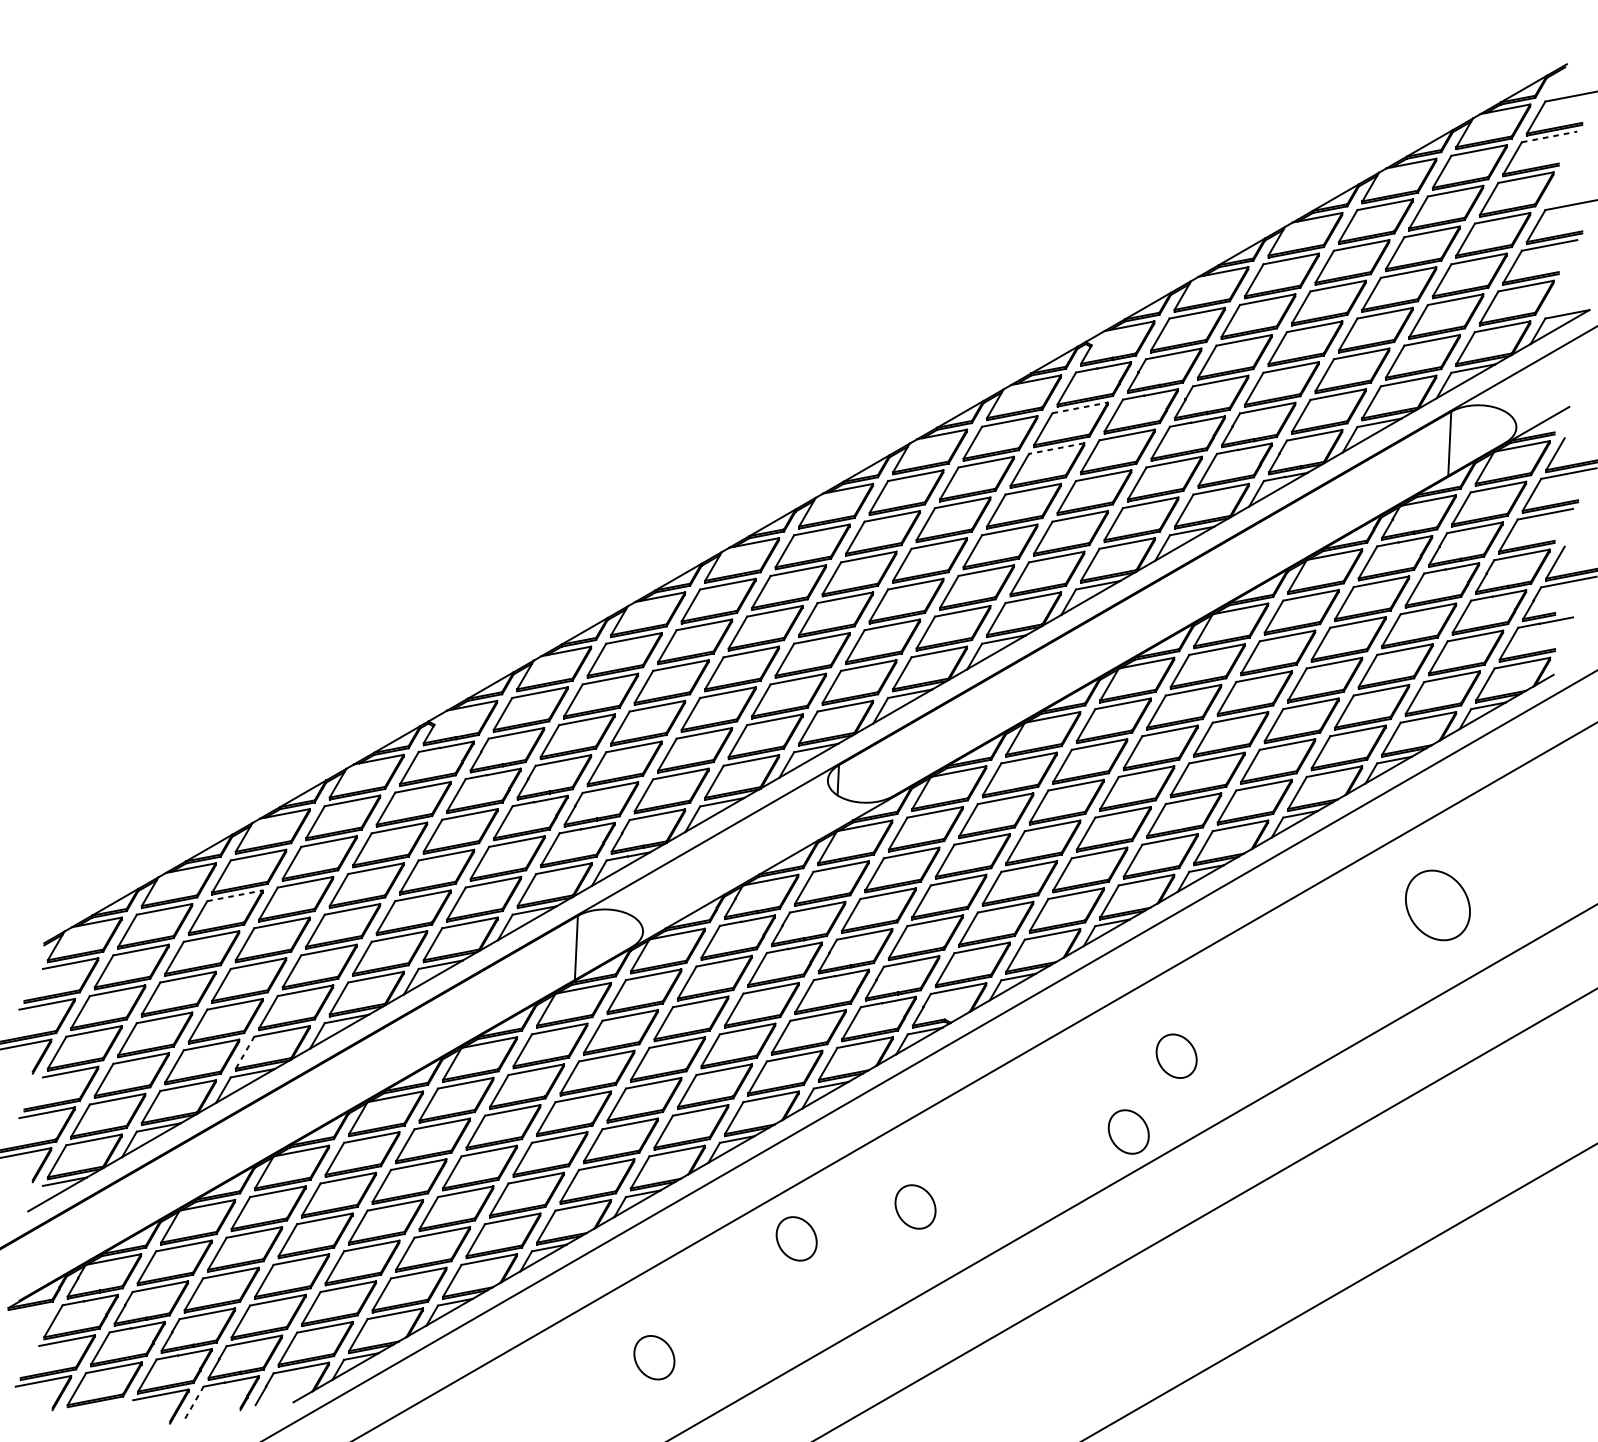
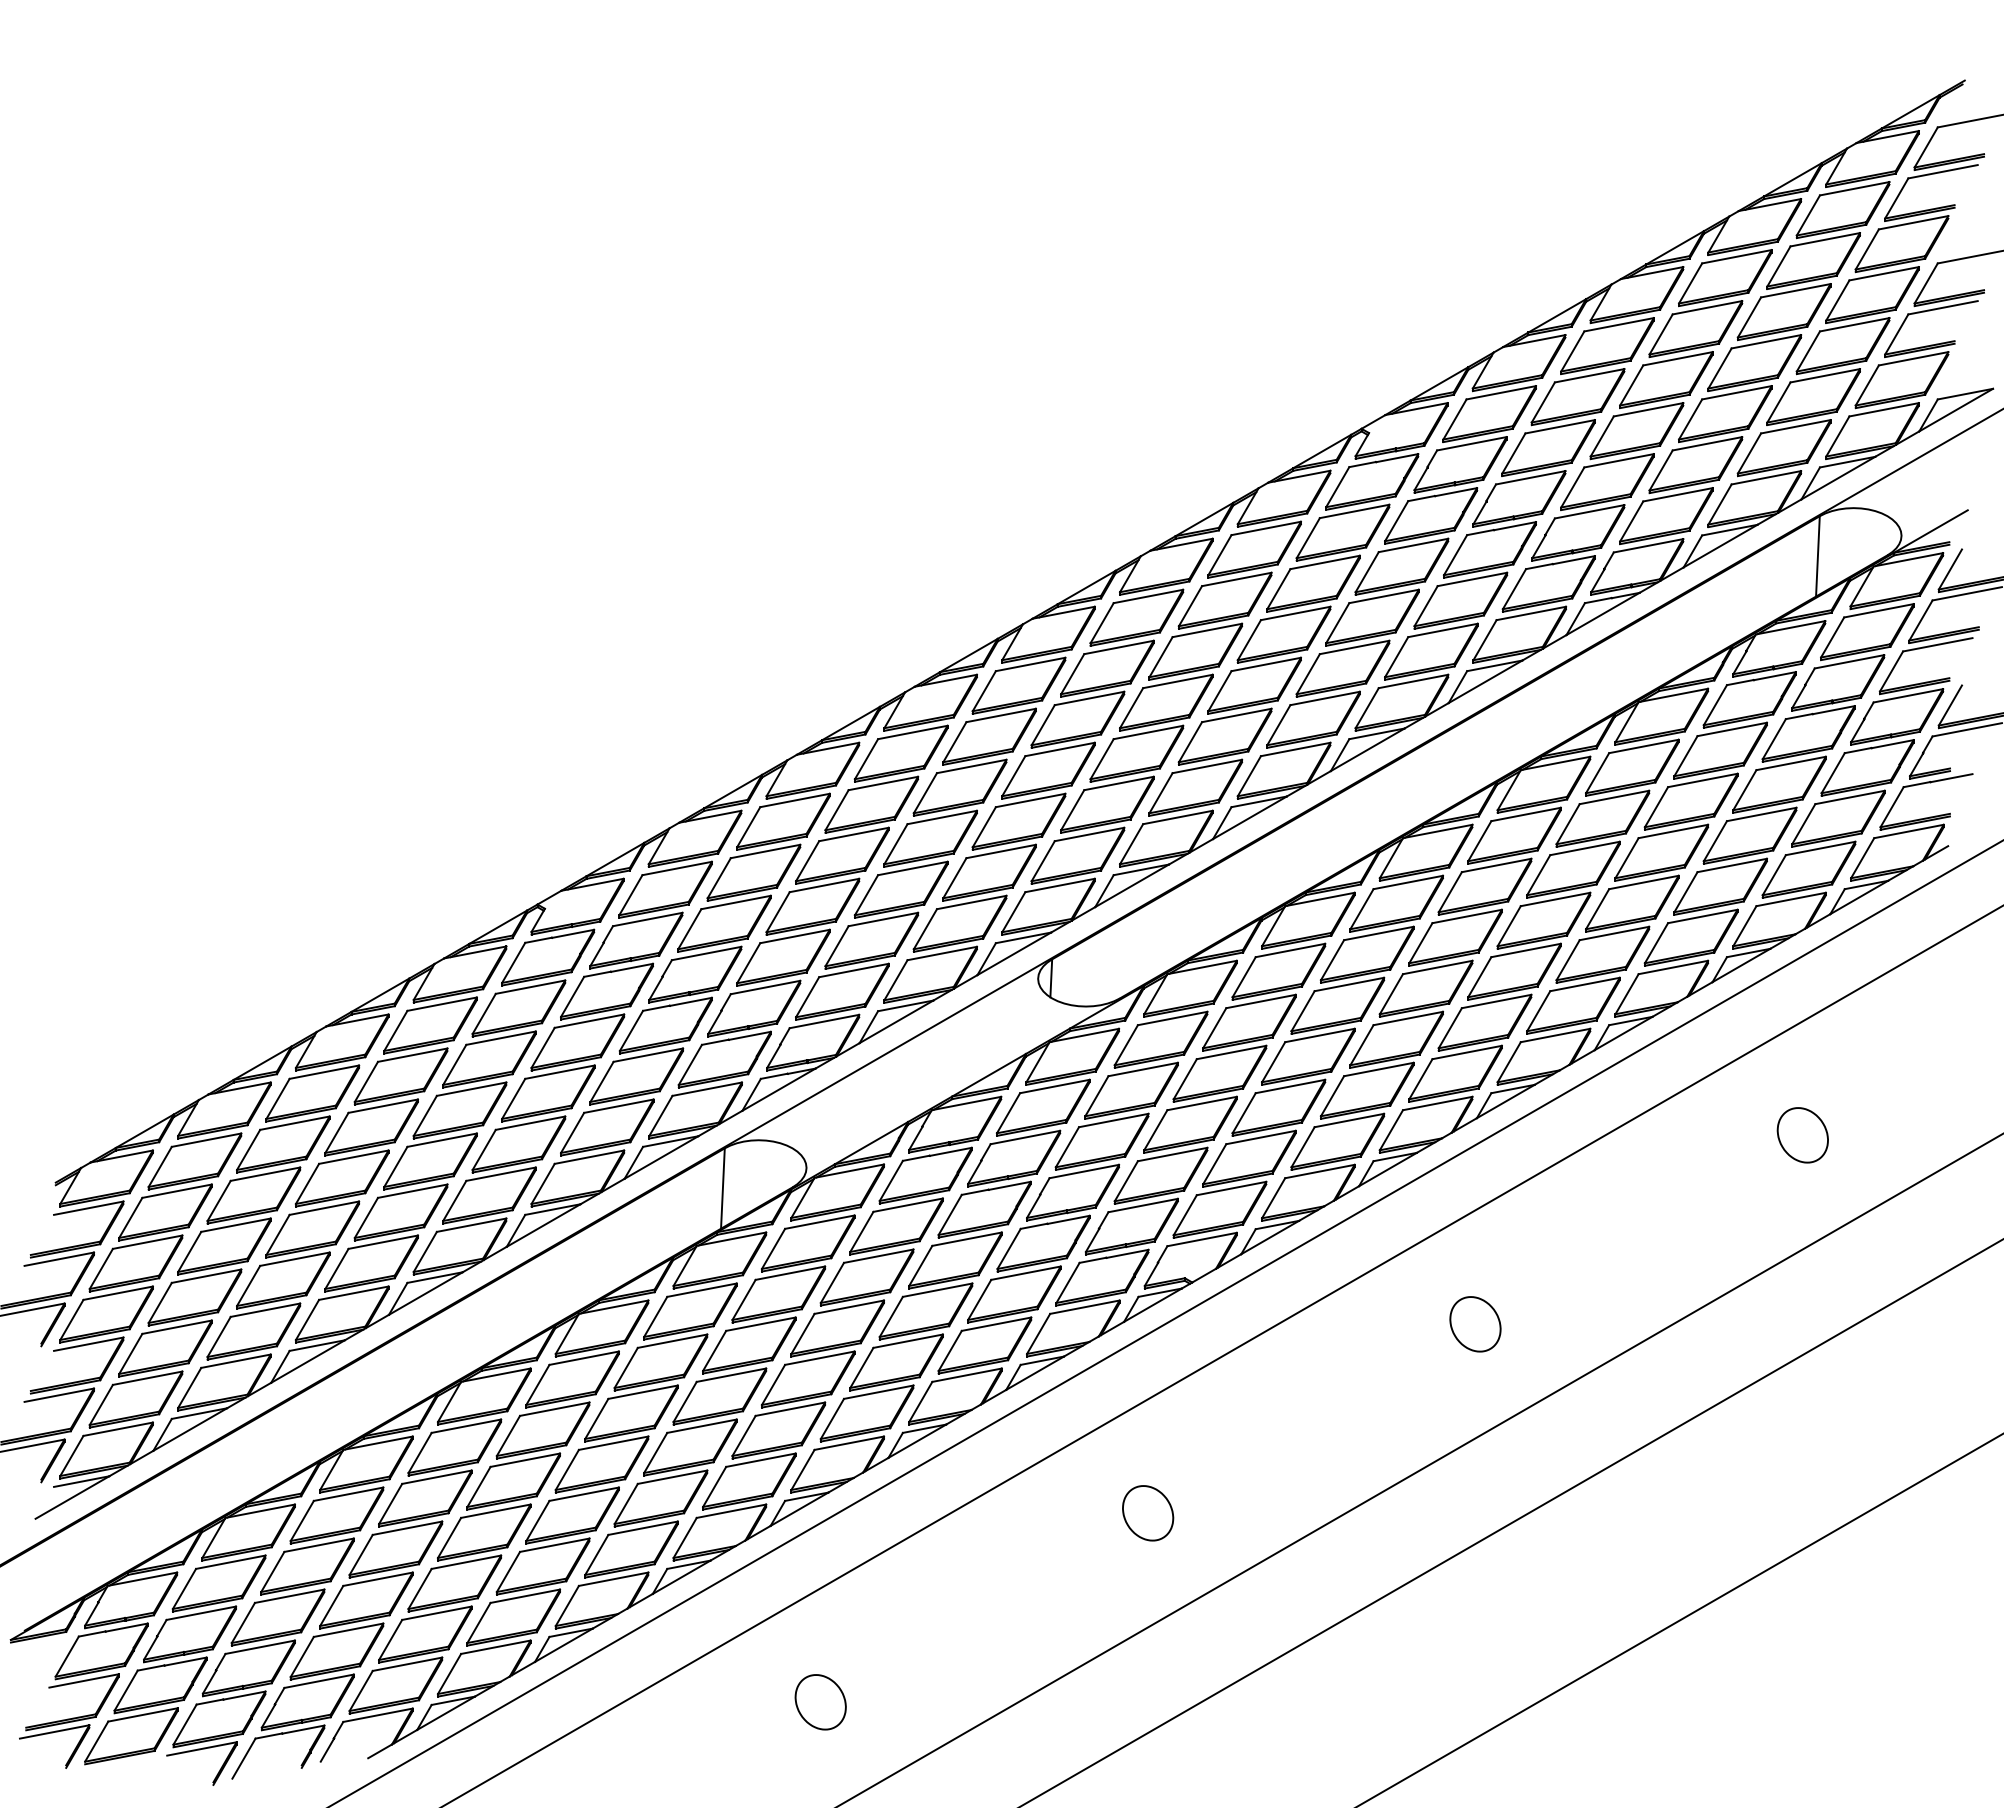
line: (1549, 136) -> (1943, 171), dashed -> solid
line: (1080, 407) -> (1355, 511), dashed -> solid
line: (1056, 448) -> (1324, 562), dashed -> solid
line: (235, 896) -> (295, 1123), dashed -> solid
part: (1437, 905) -> (1802, 1135), size x0.62
line: (245, 1052) -> (307, 1319), dashed -> solid
part: (1128, 1132) -> (1415, 1419), removed
part: (797, 1239) -> (999, 1553), removed
line: (194, 1402) -> (244, 1758), dashed -> solid

